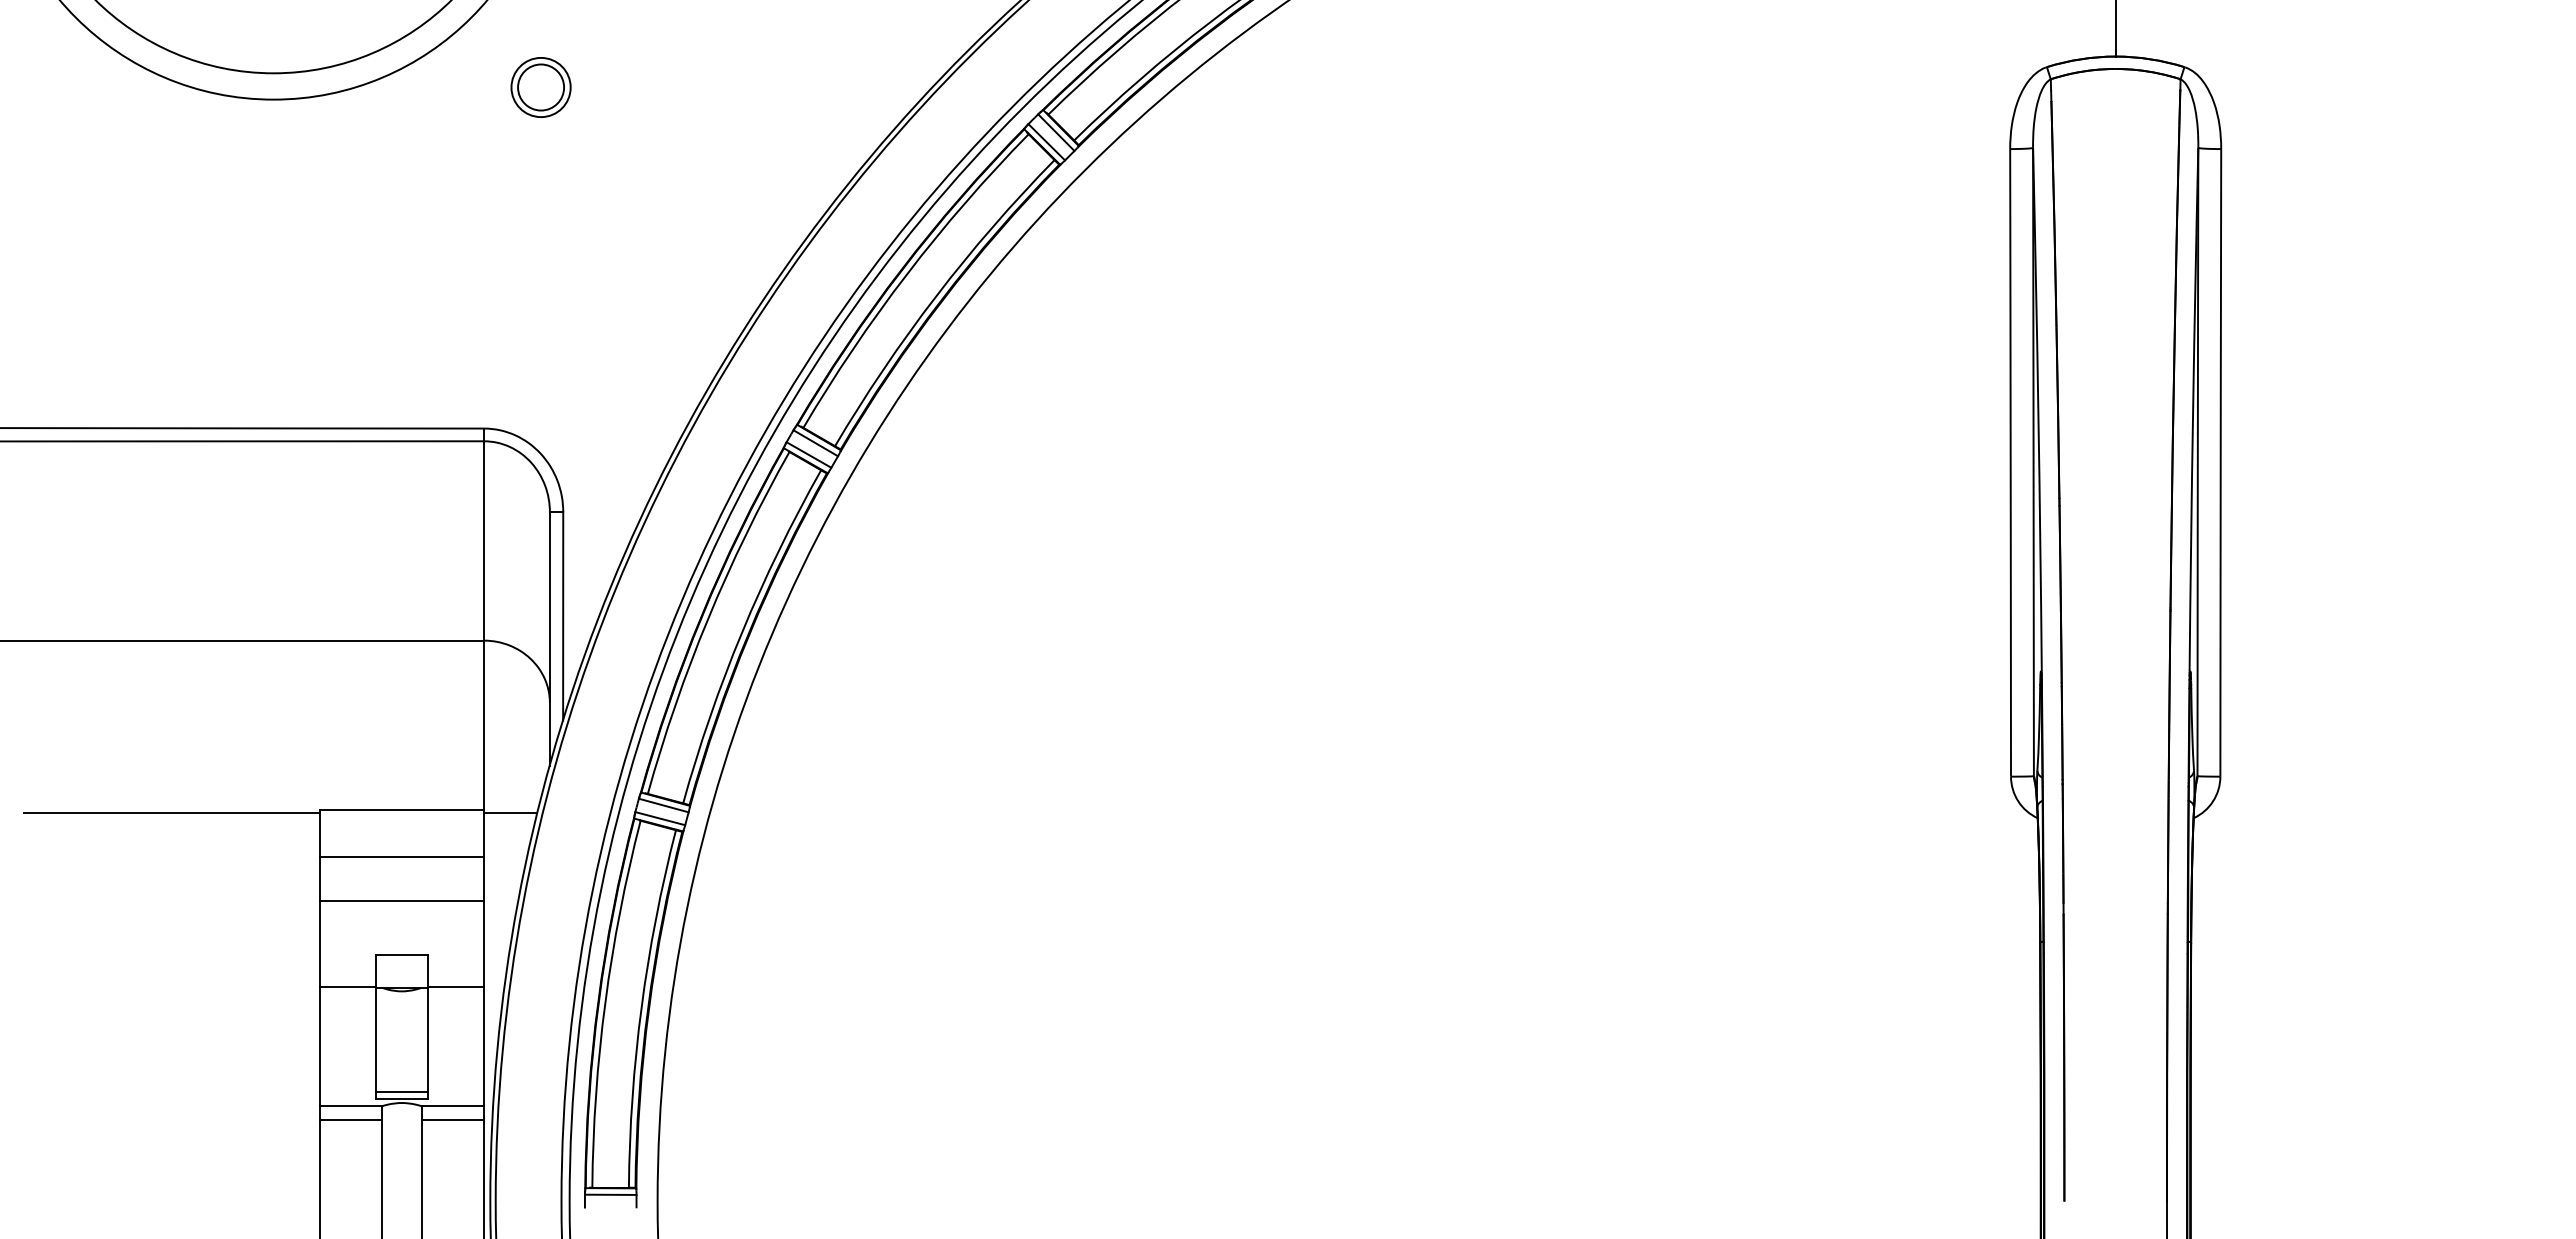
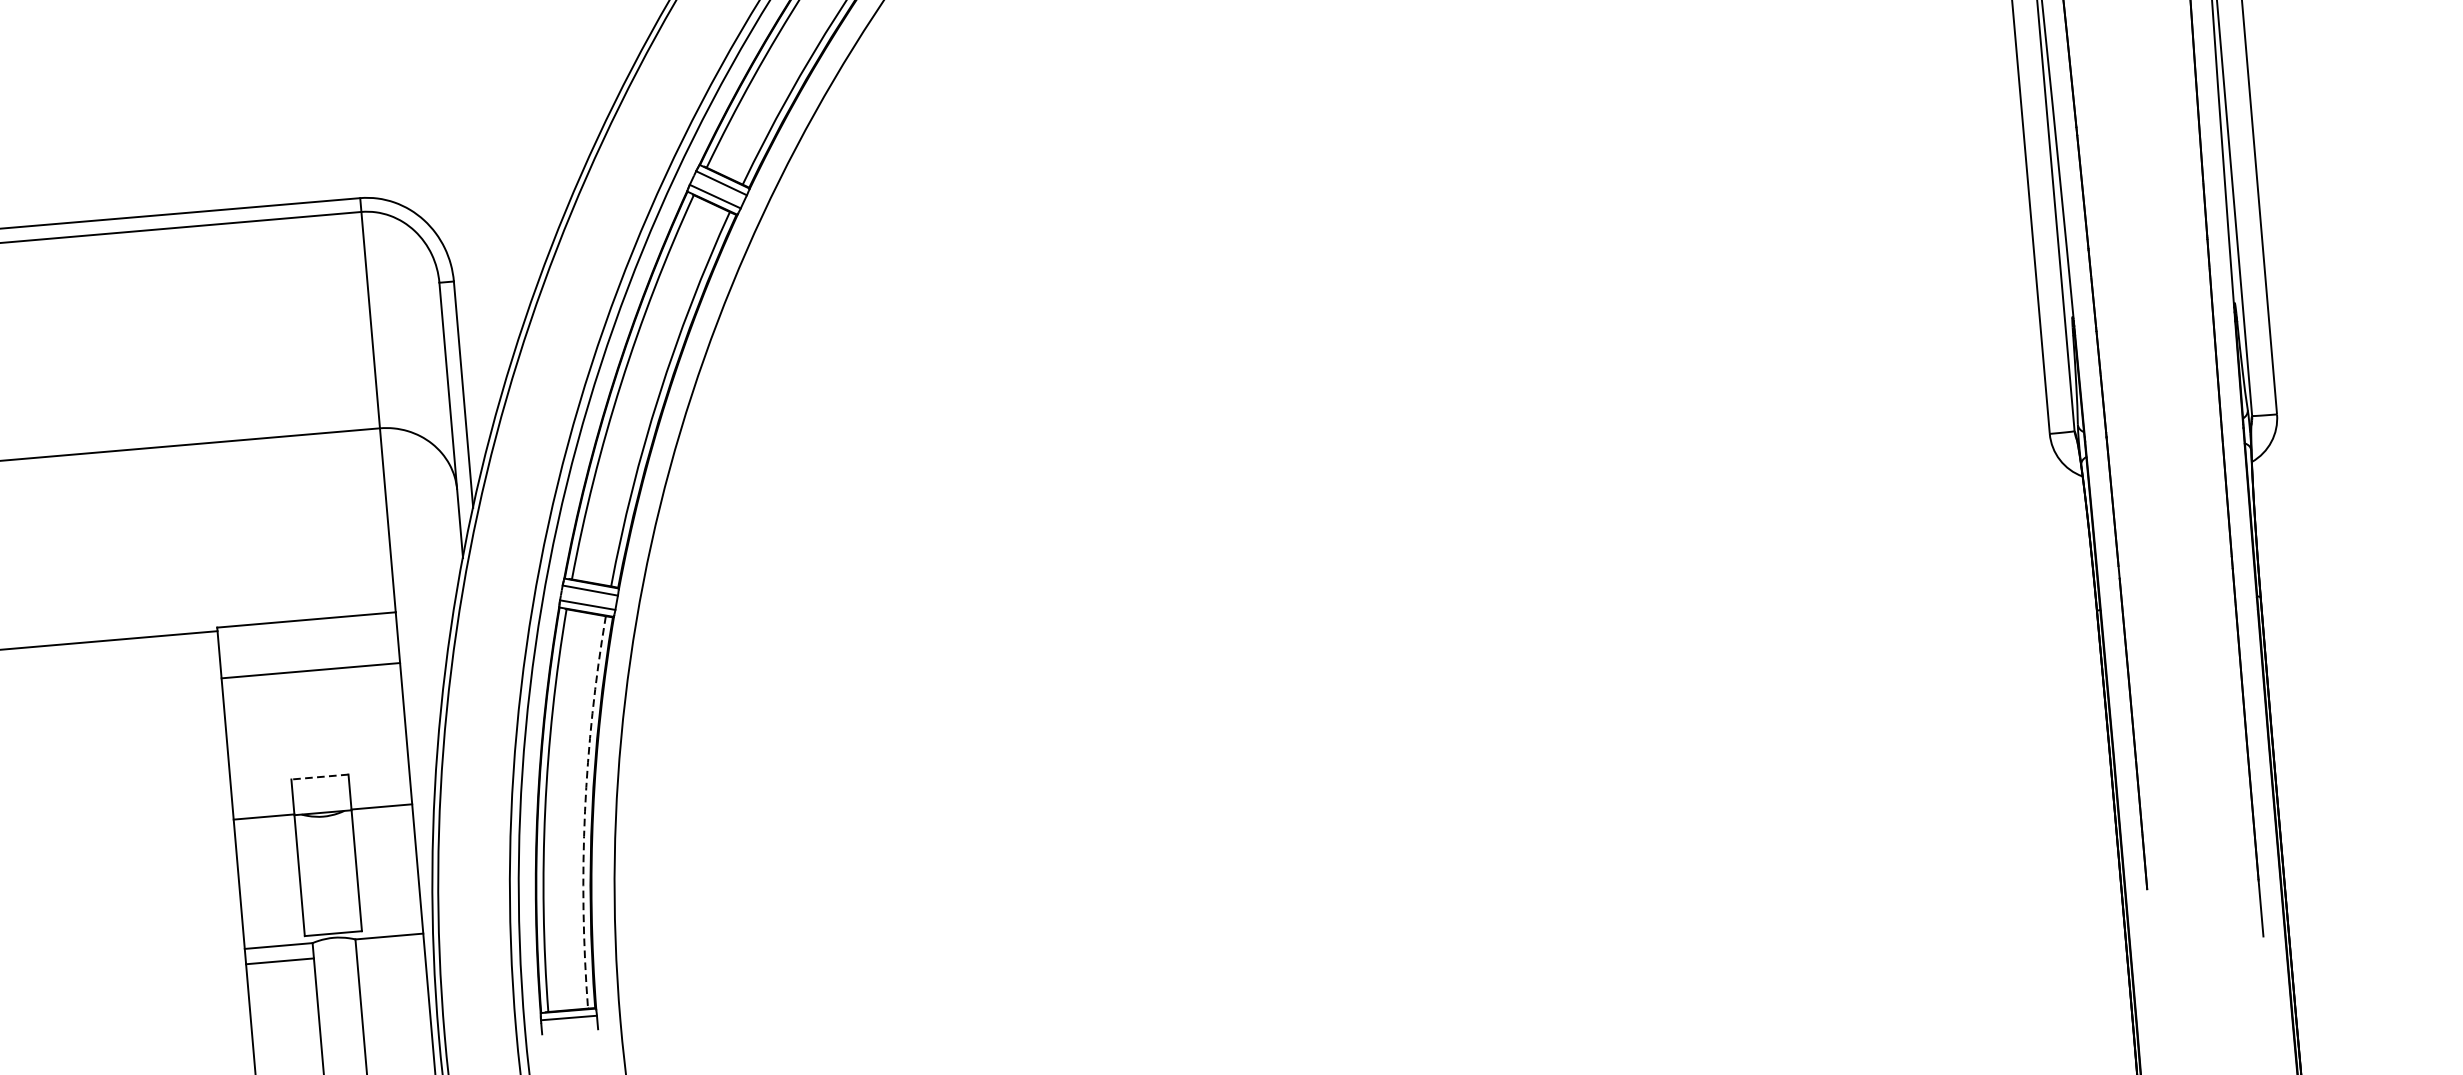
line: (510, 813) -> (424, 613), removed
line: (401, 901) -> (314, 719), removed
line: (401, 954) -> (319, 776), solid -> dashed
arc: (641, 1007) -> (584, 811), solid -> dashed
line: (401, 1091) -> (332, 925), removed
line: (452, 1120) -> (390, 952), removed

